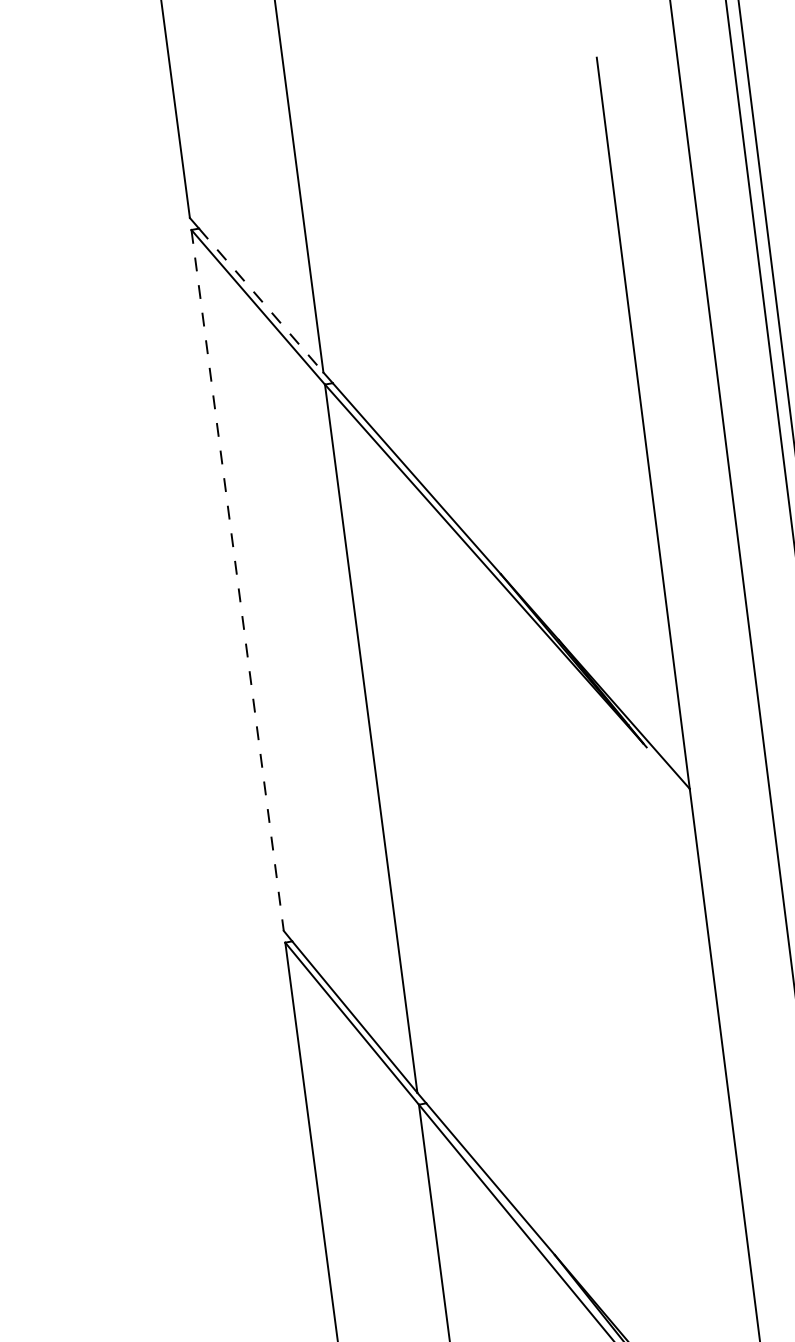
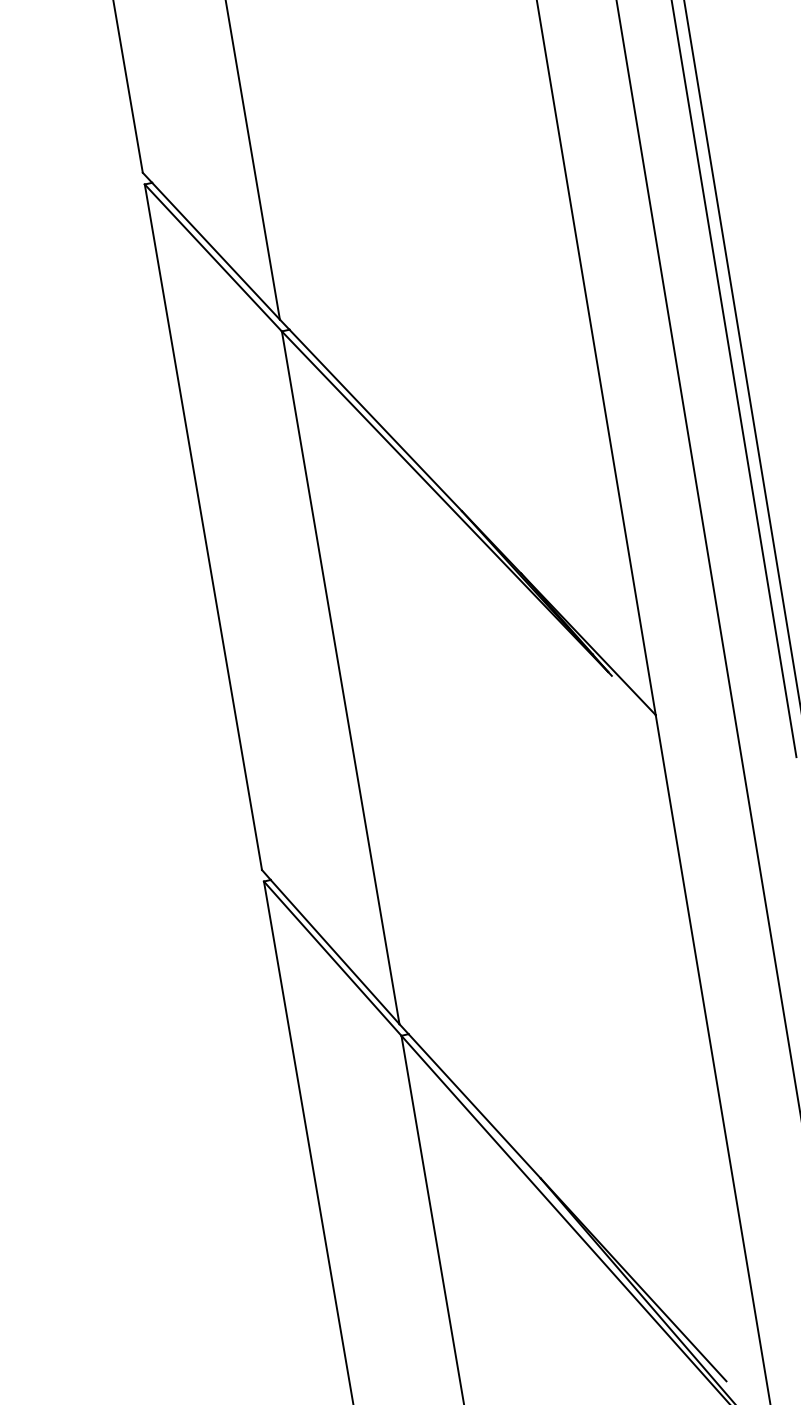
line: (261, 300) -> (216, 251), dashed -> solid
line: (237, 580) -> (203, 527), dashed -> solid

